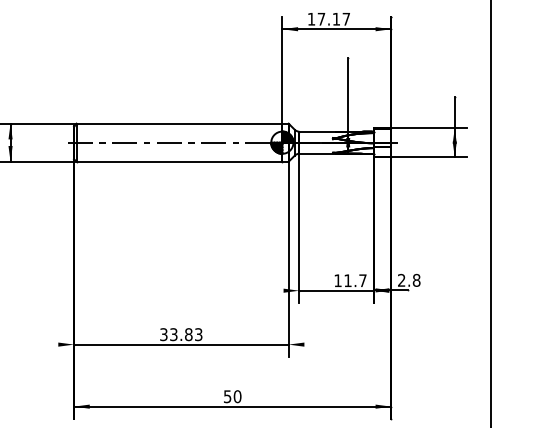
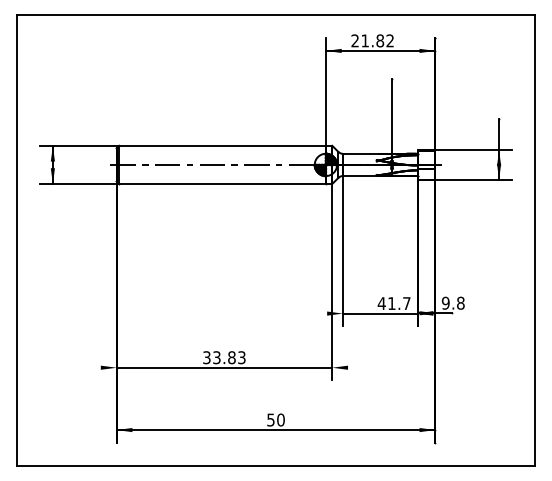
text: (328, 18) -> (372, 40), 17.17 -> 21.82
text: (401, 279) -> (445, 302), 2.8 -> 9.8
text: (337, 280) -> (381, 303), 11.7 -> 41.7

